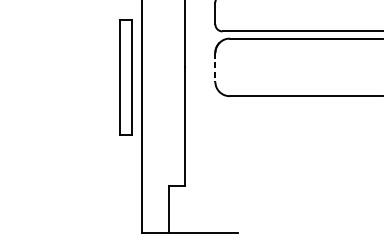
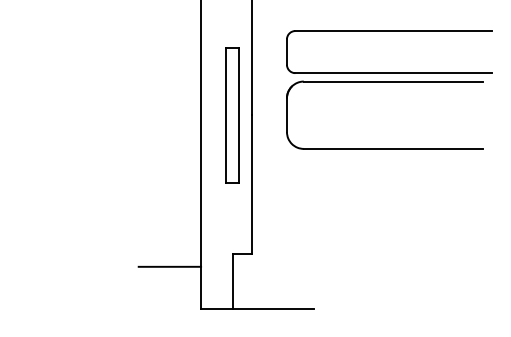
line: (214, 67) -> (286, 115), dashed -> solid
part: (126, 77) -> (232, 115), moved
line: (114, 196) -> (169, 266), added

